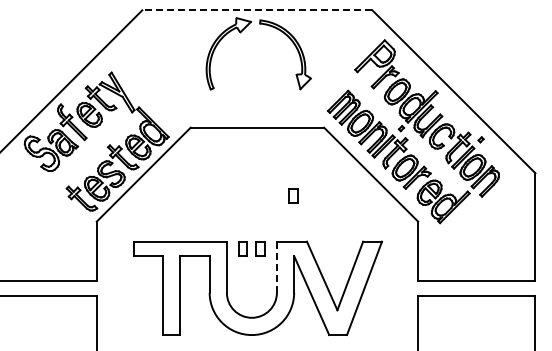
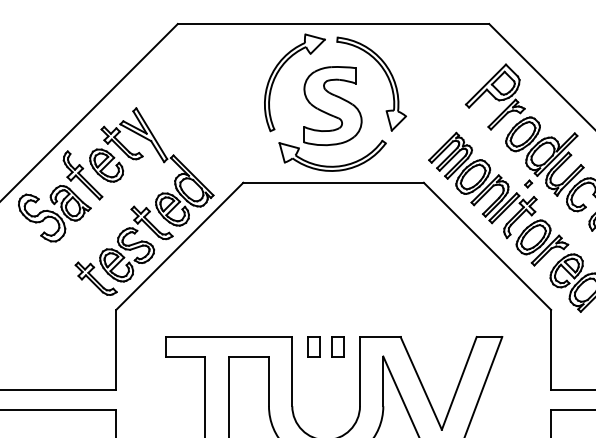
line: (256, 10) -> (332, 24), dashed -> solid
part: (256, 80) -> (332, 118), added
part: (293, 195) -> (382, 274), removed
line: (276, 267) -> (359, 371), dashed -> solid

